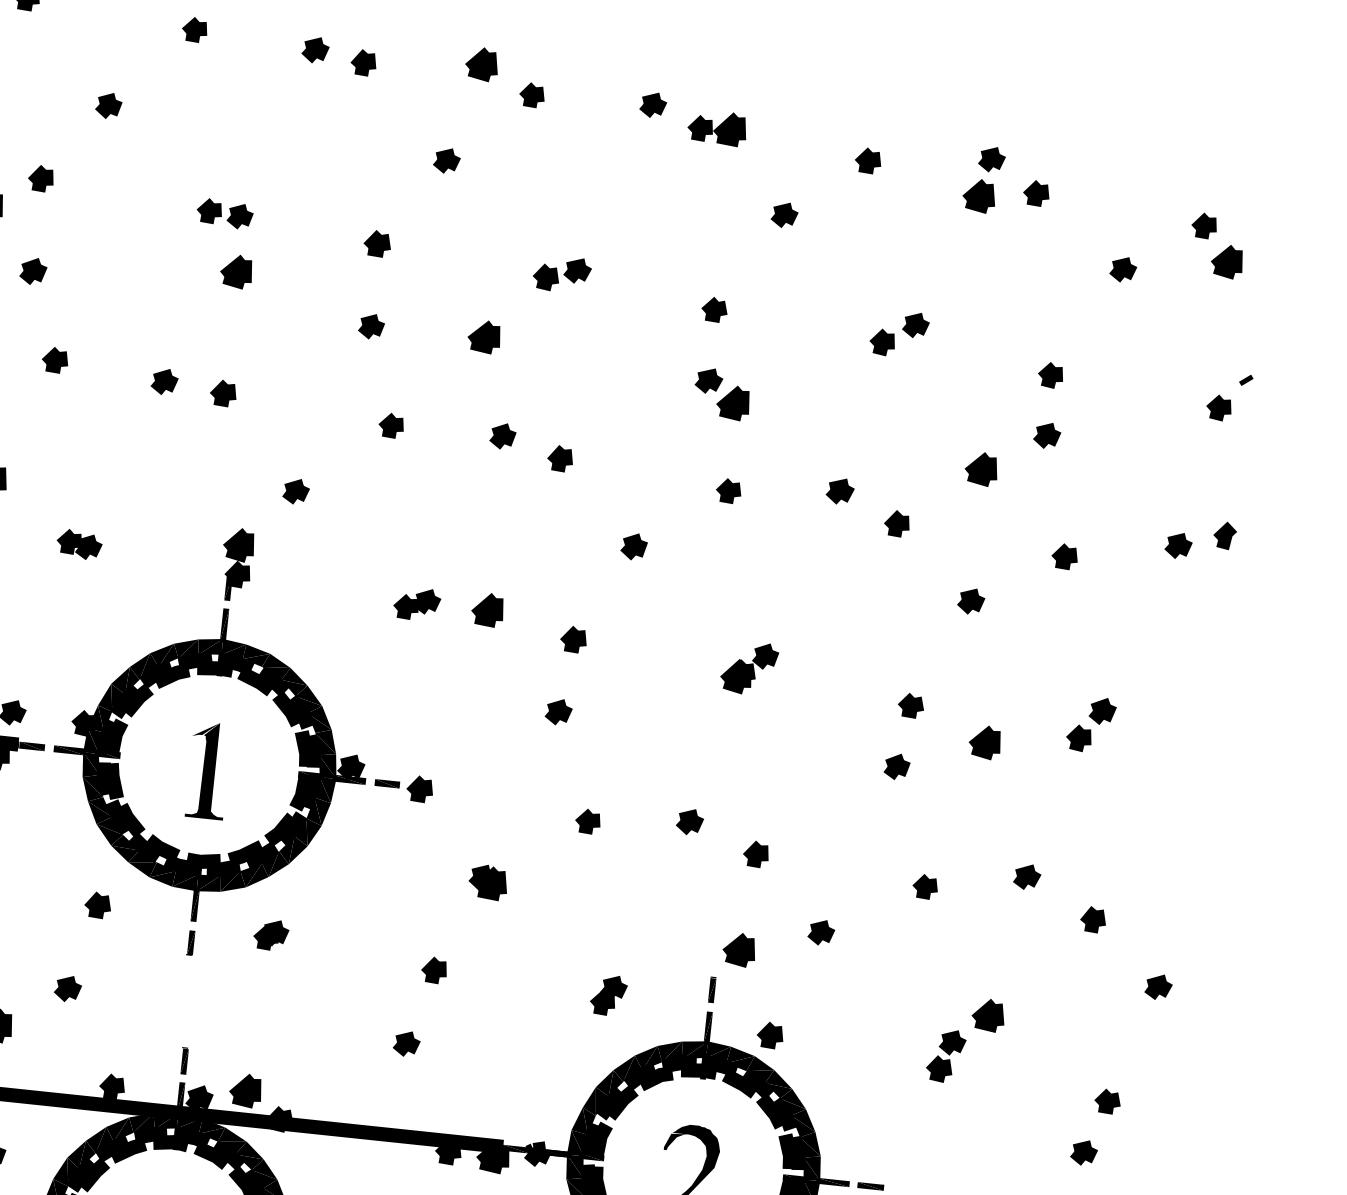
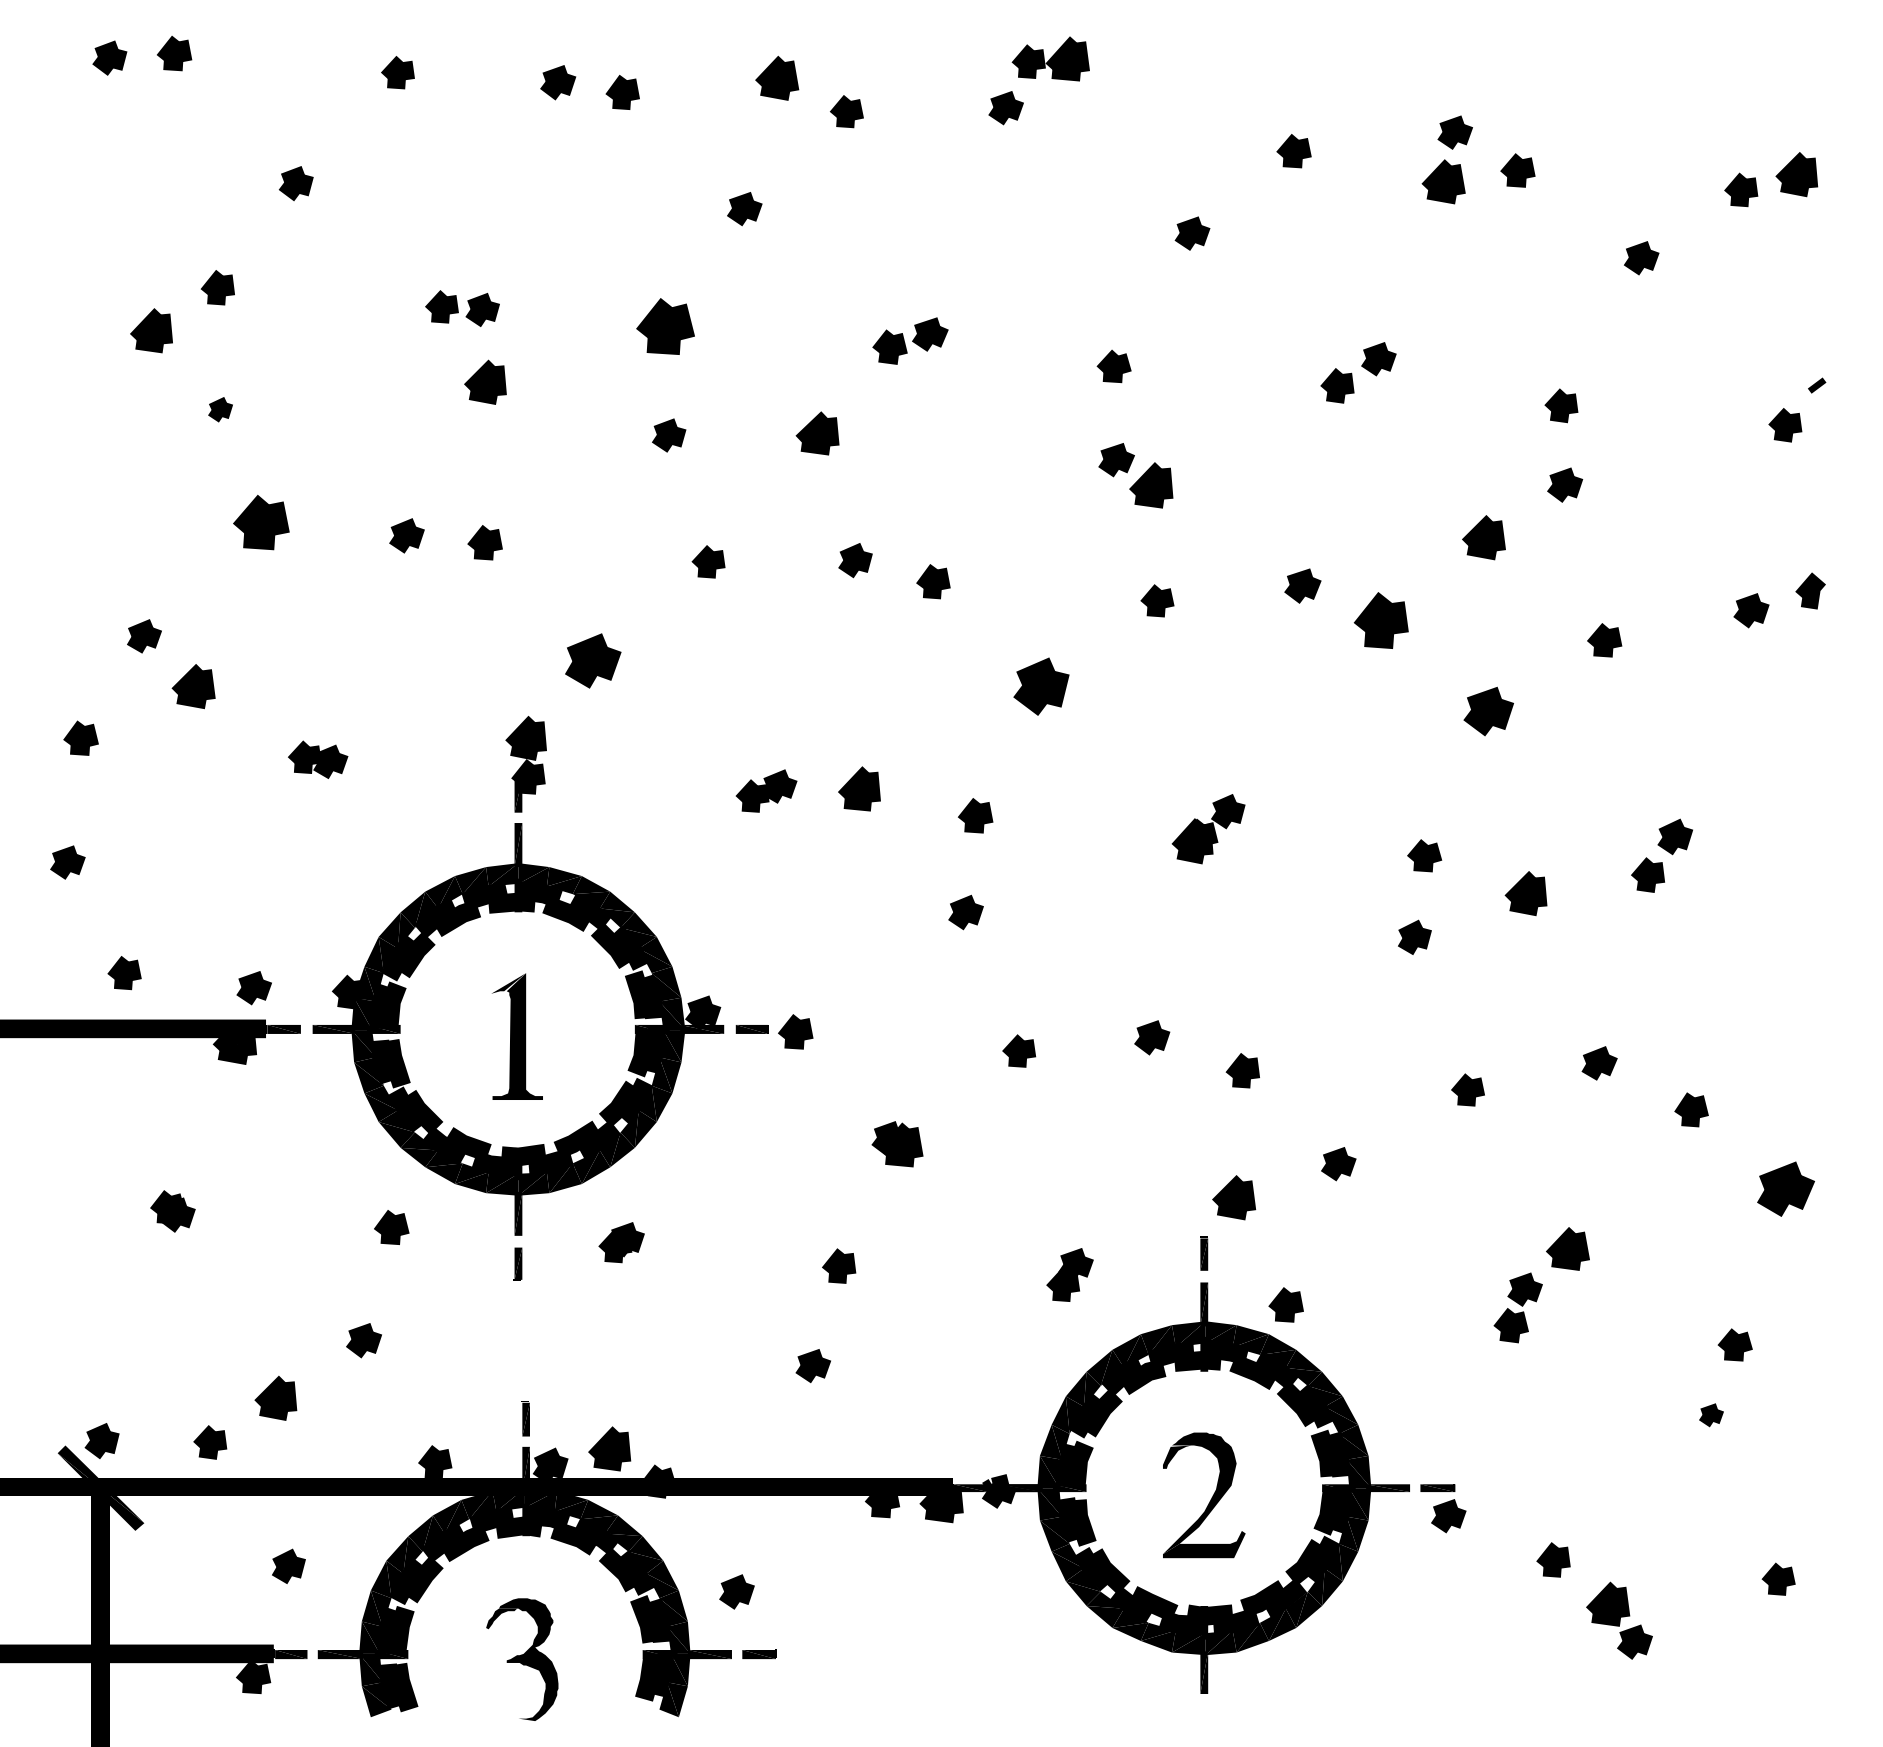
part: (717, 127) -> (1050, 58), moved
part: (377, 243) -> (665, 326), size x1.6
part: (1226, 261) -> (1796, 174), moved
part: (33, 271) -> (220, 409), size x0.7
part: (54, 360) -> (260, 522), size x1.6
part: (296, 491) -> (593, 660), size x1.6
part: (897, 523) -> (1381, 619), size x1.6
part: (633, 546) -> (1041, 686), size x1.6
part: (971, 601) -> (1488, 711), size x1.4
part: (1158, 986) -> (1785, 1188), size x1.6
part: (1084, 1153) -> (1711, 1415), size x0.7

